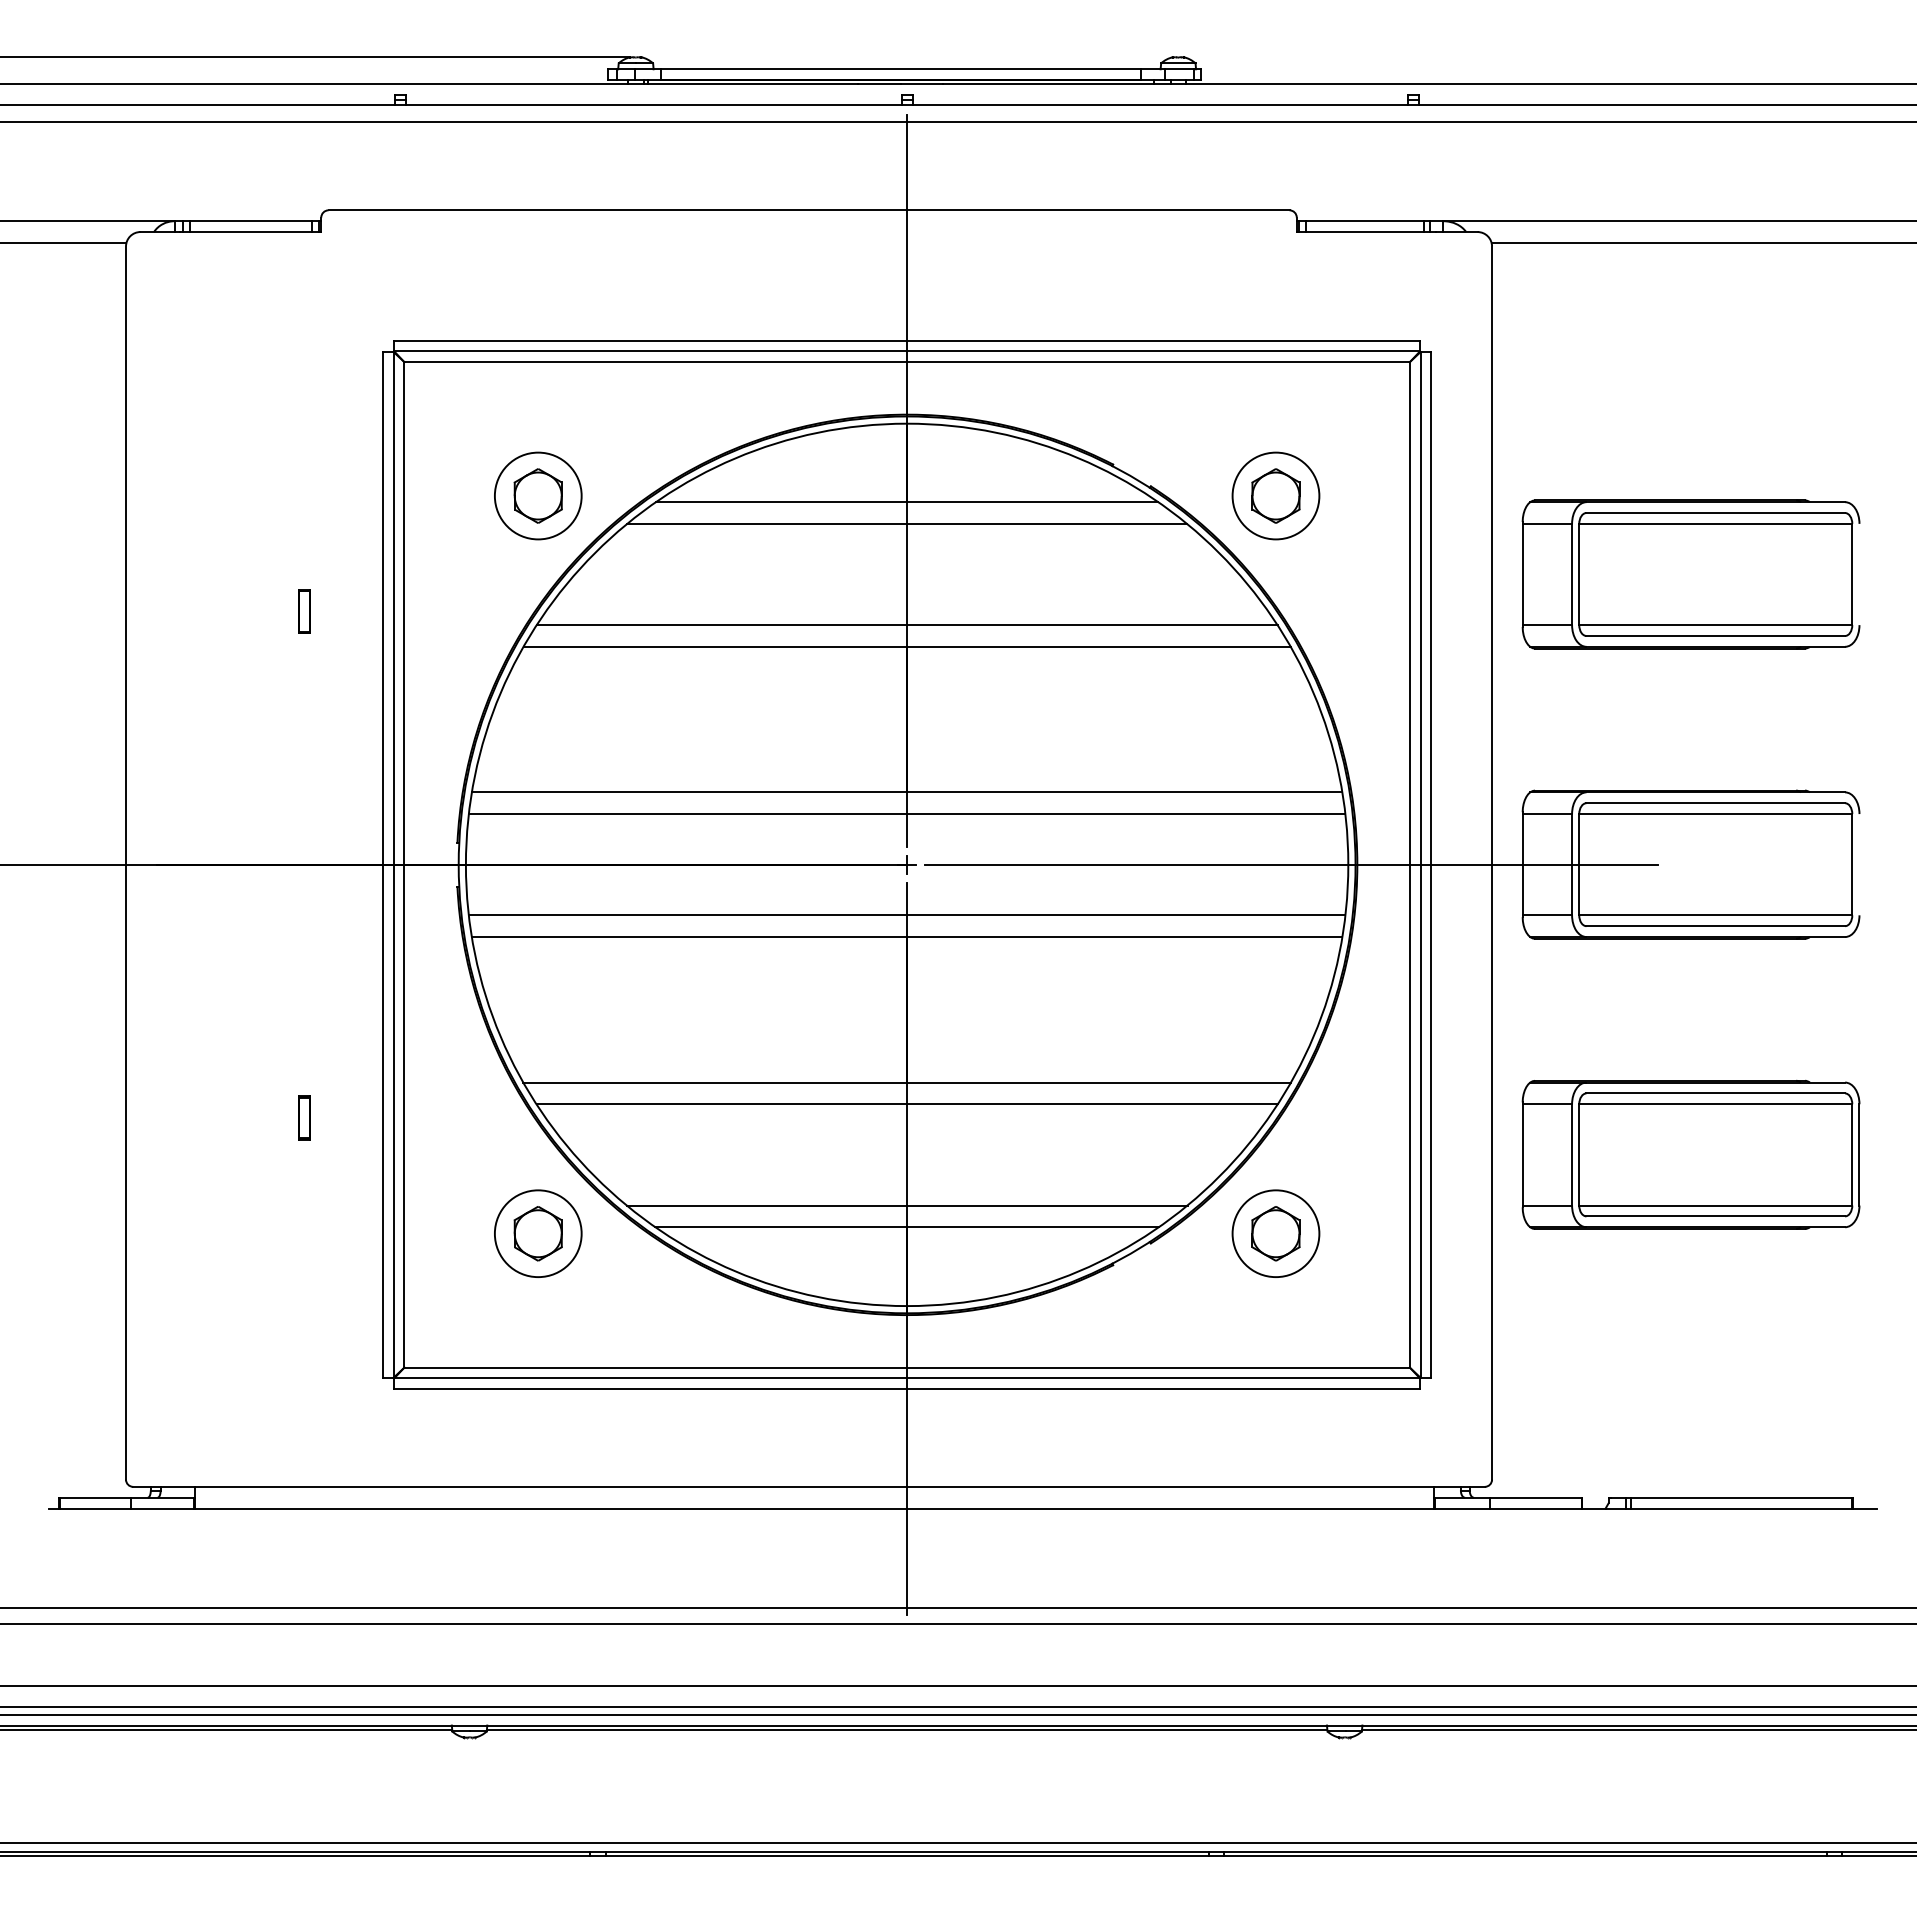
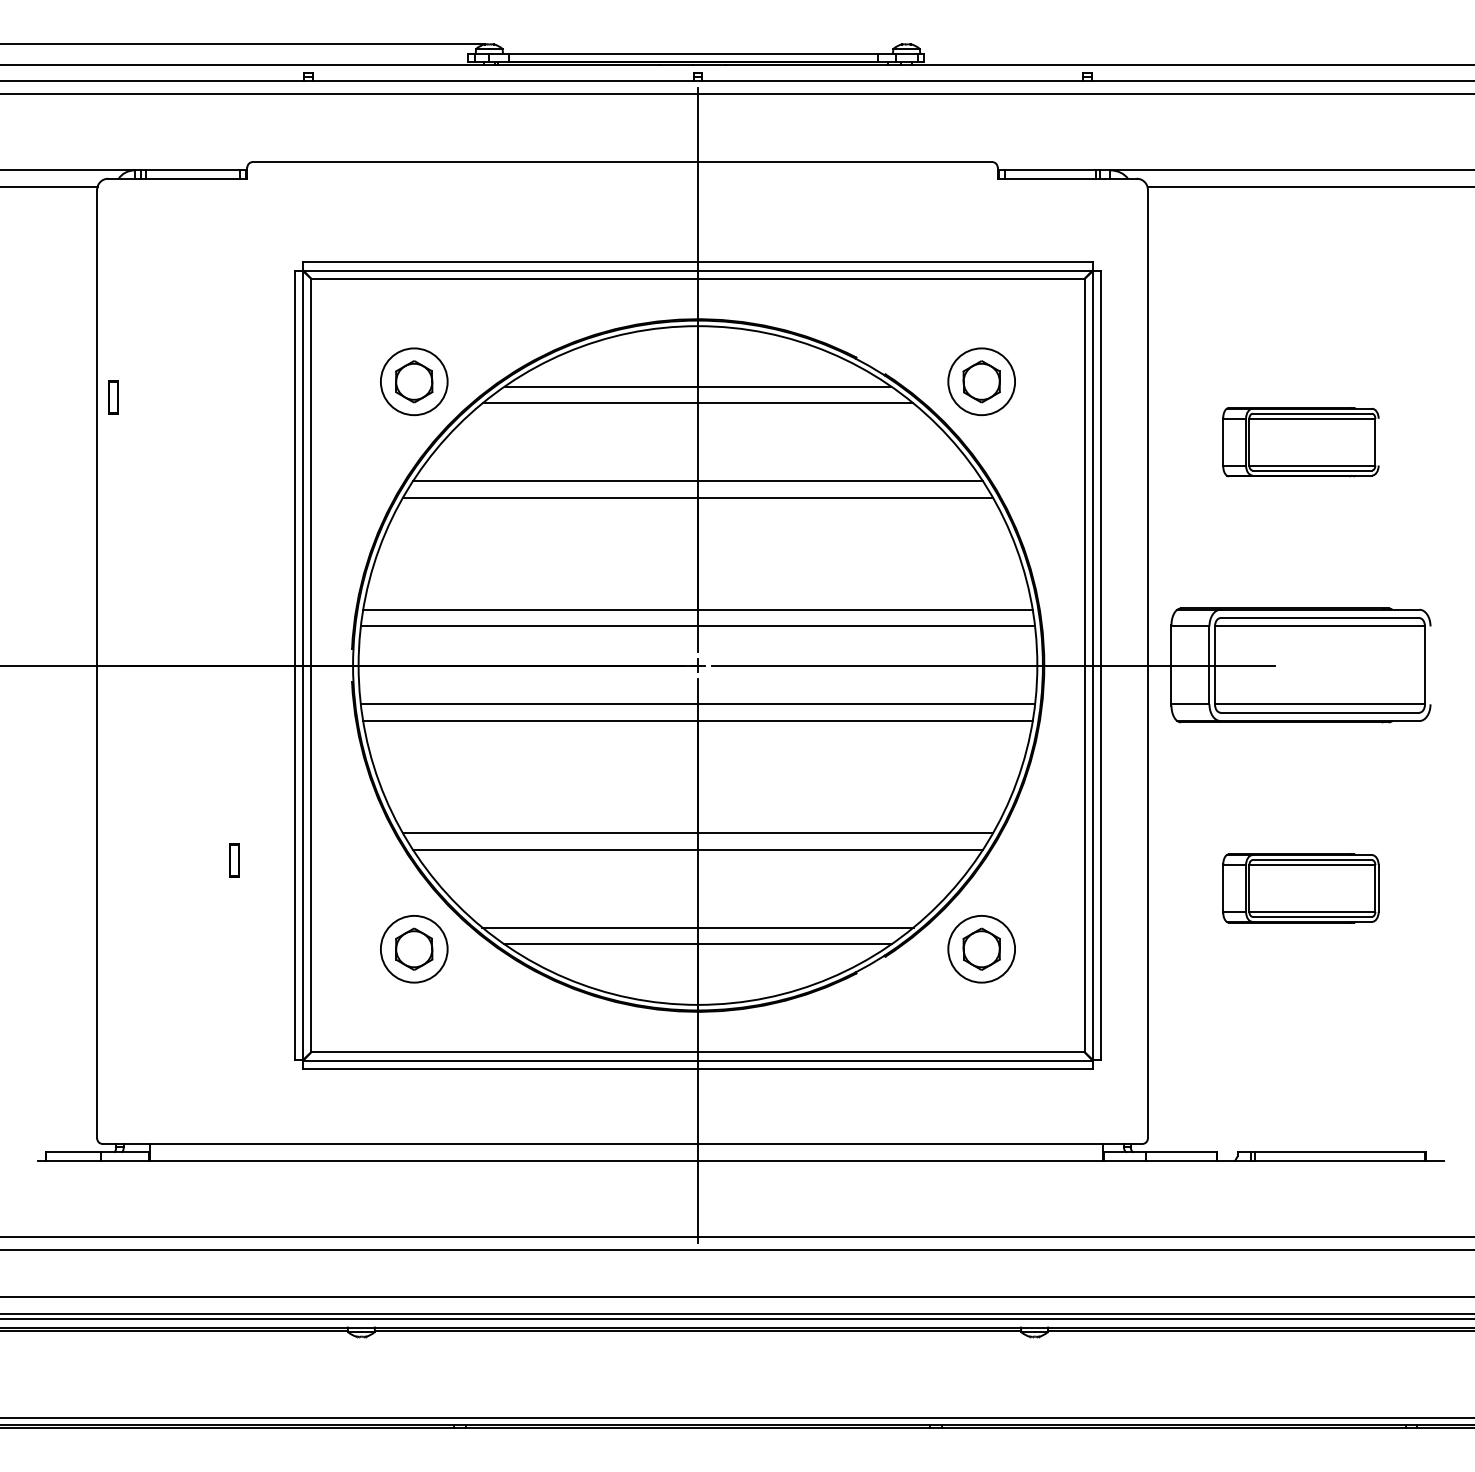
part: (1690, 574) -> (1300, 442), size x0.6
part: (304, 611) -> (113, 397), moved
part: (1690, 1154) -> (1300, 888), size x0.6

